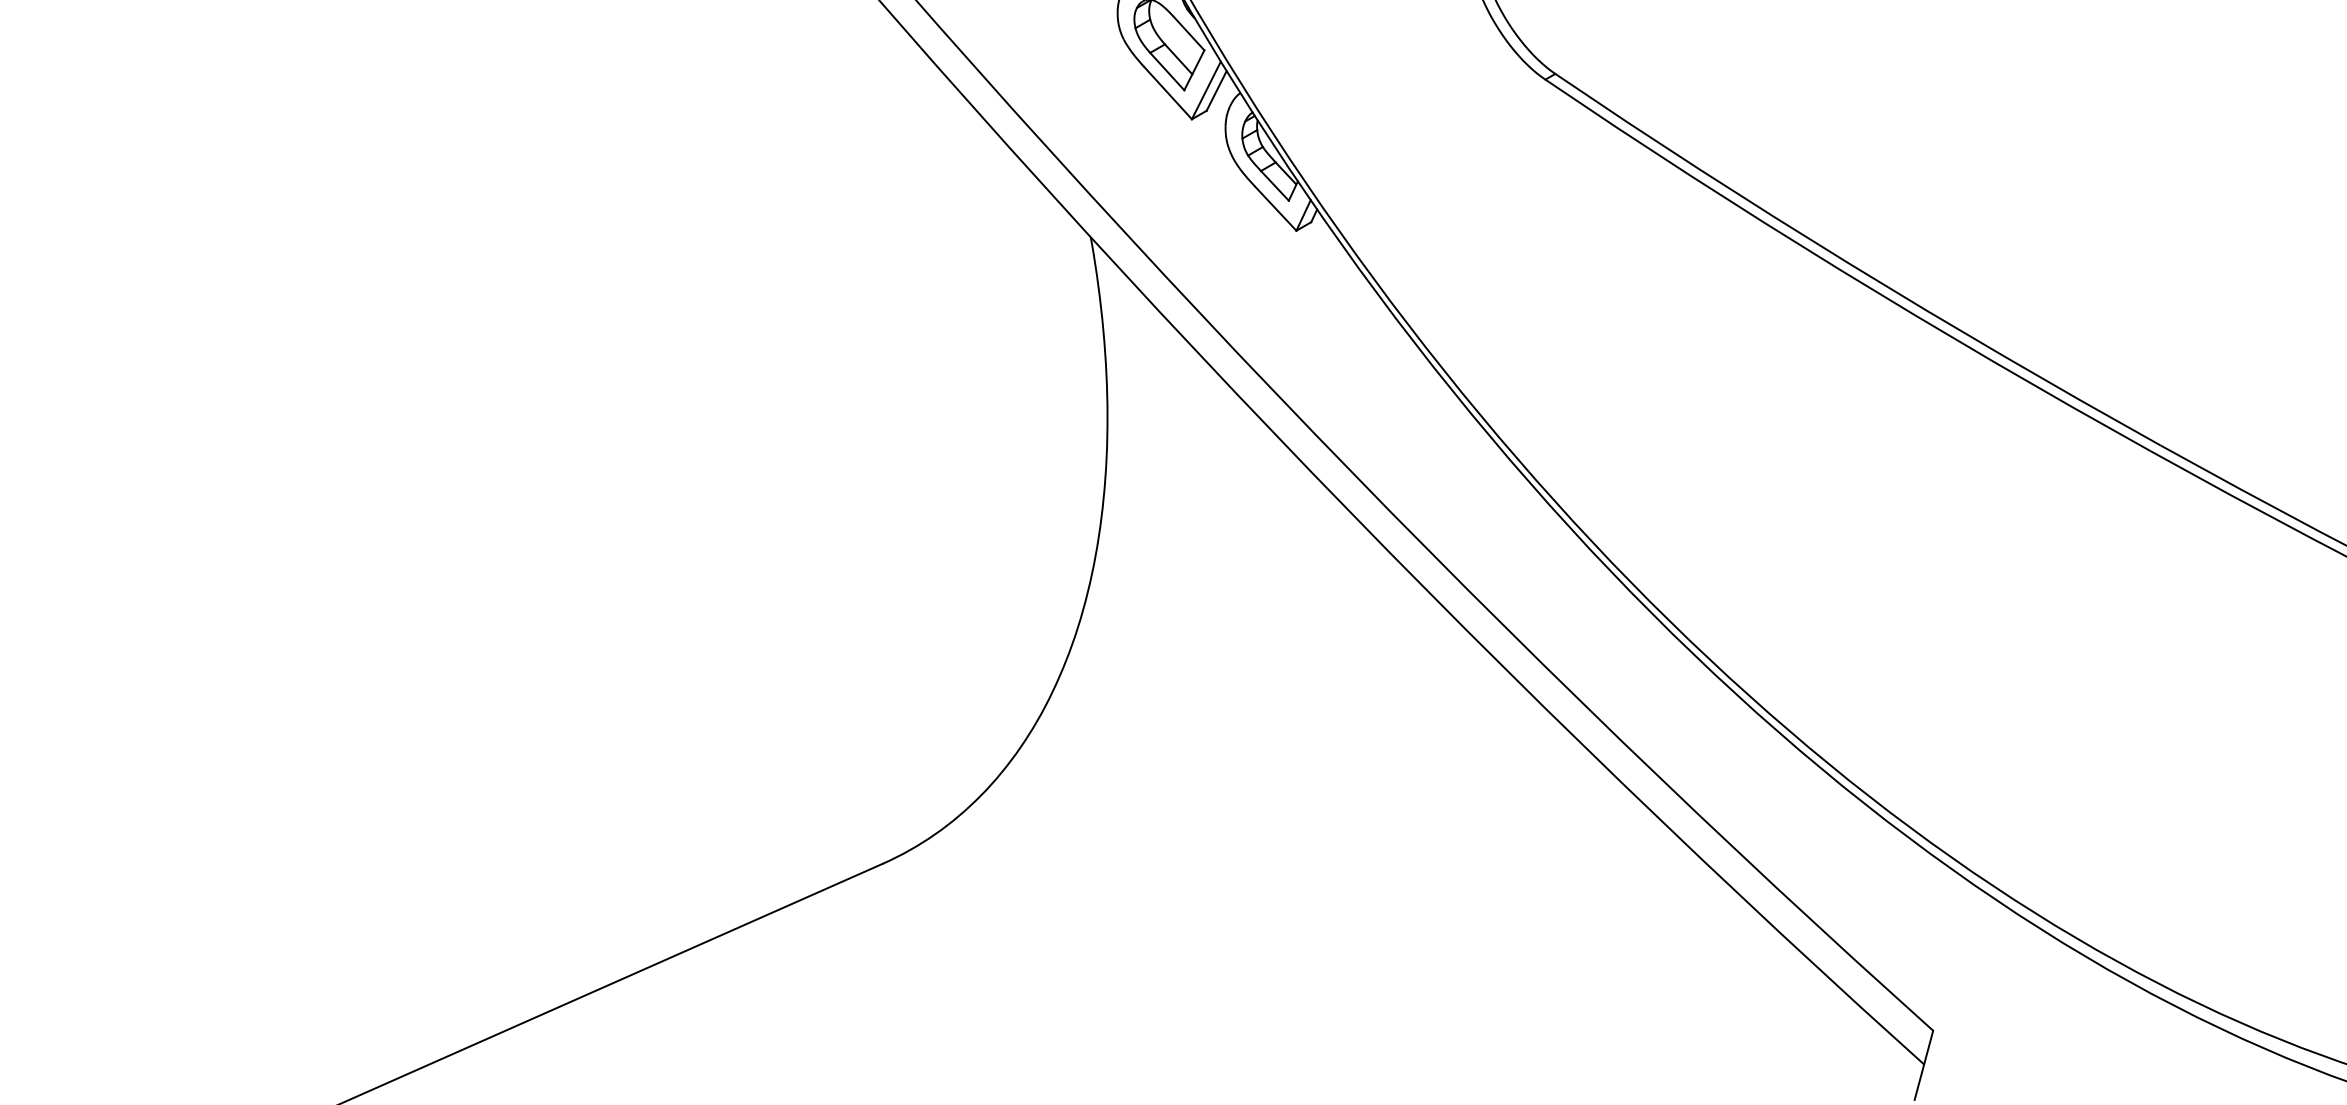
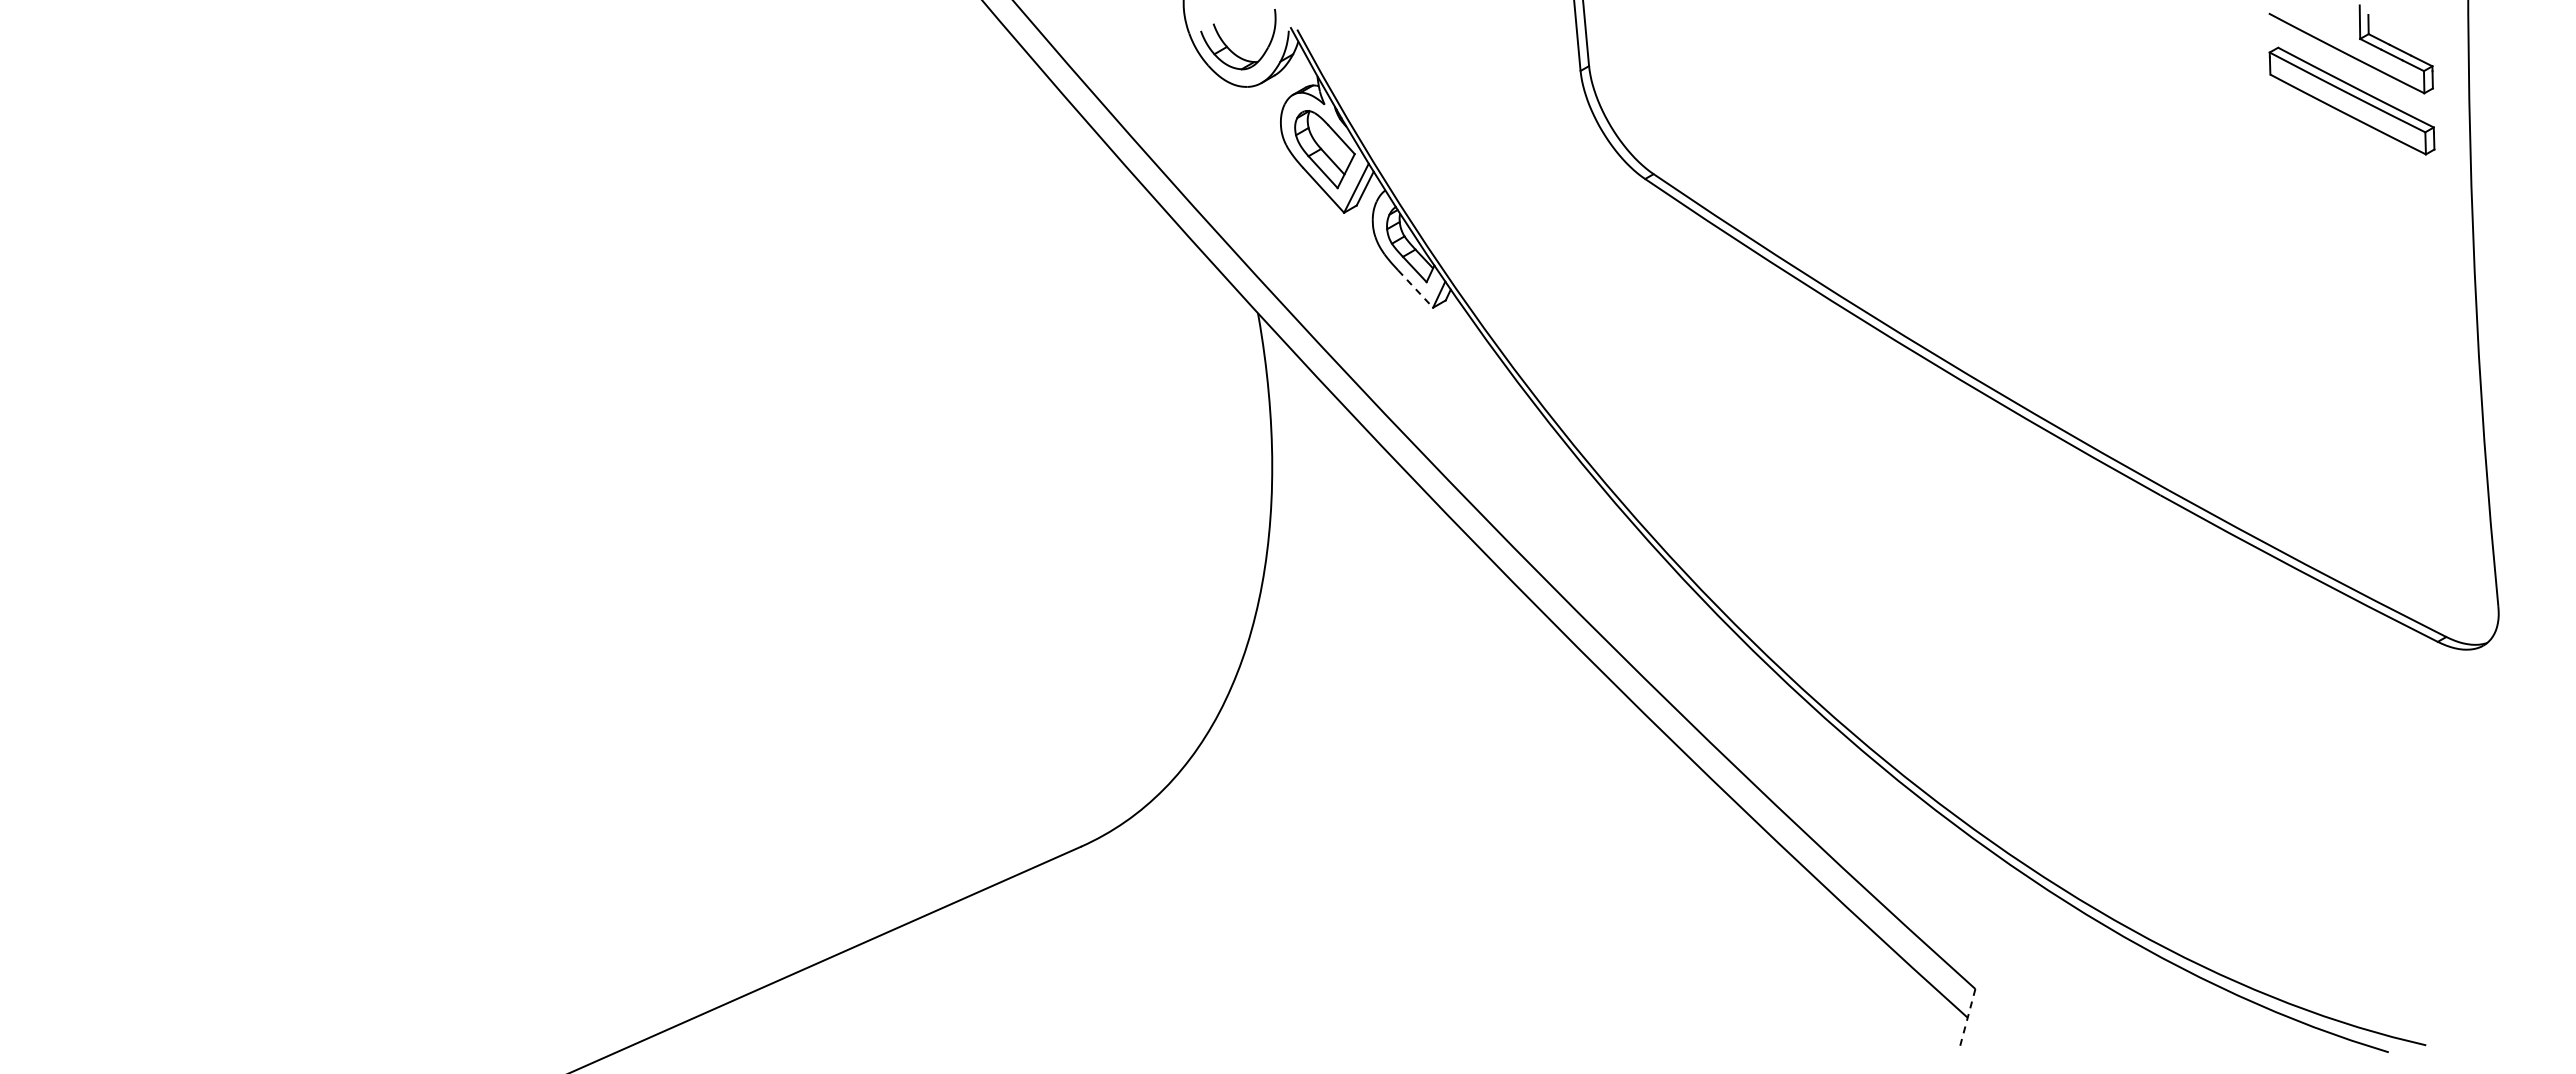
line: (1275, 209) -> (1415, 289), solid -> dashed
line: (1923, 1065) -> (1967, 1018), solid -> dashed

